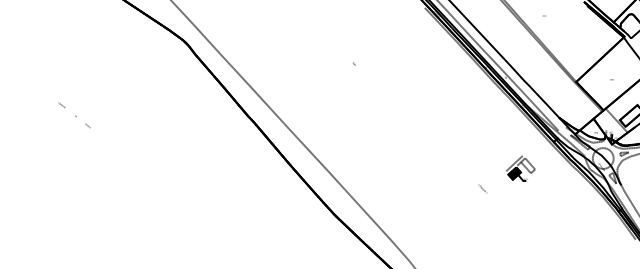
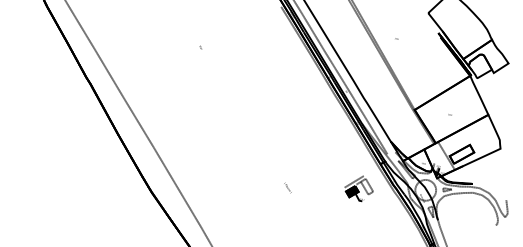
part: (520, 168) -> (359, 187), moved
text: (482, 188) -> (287, 187), moved

